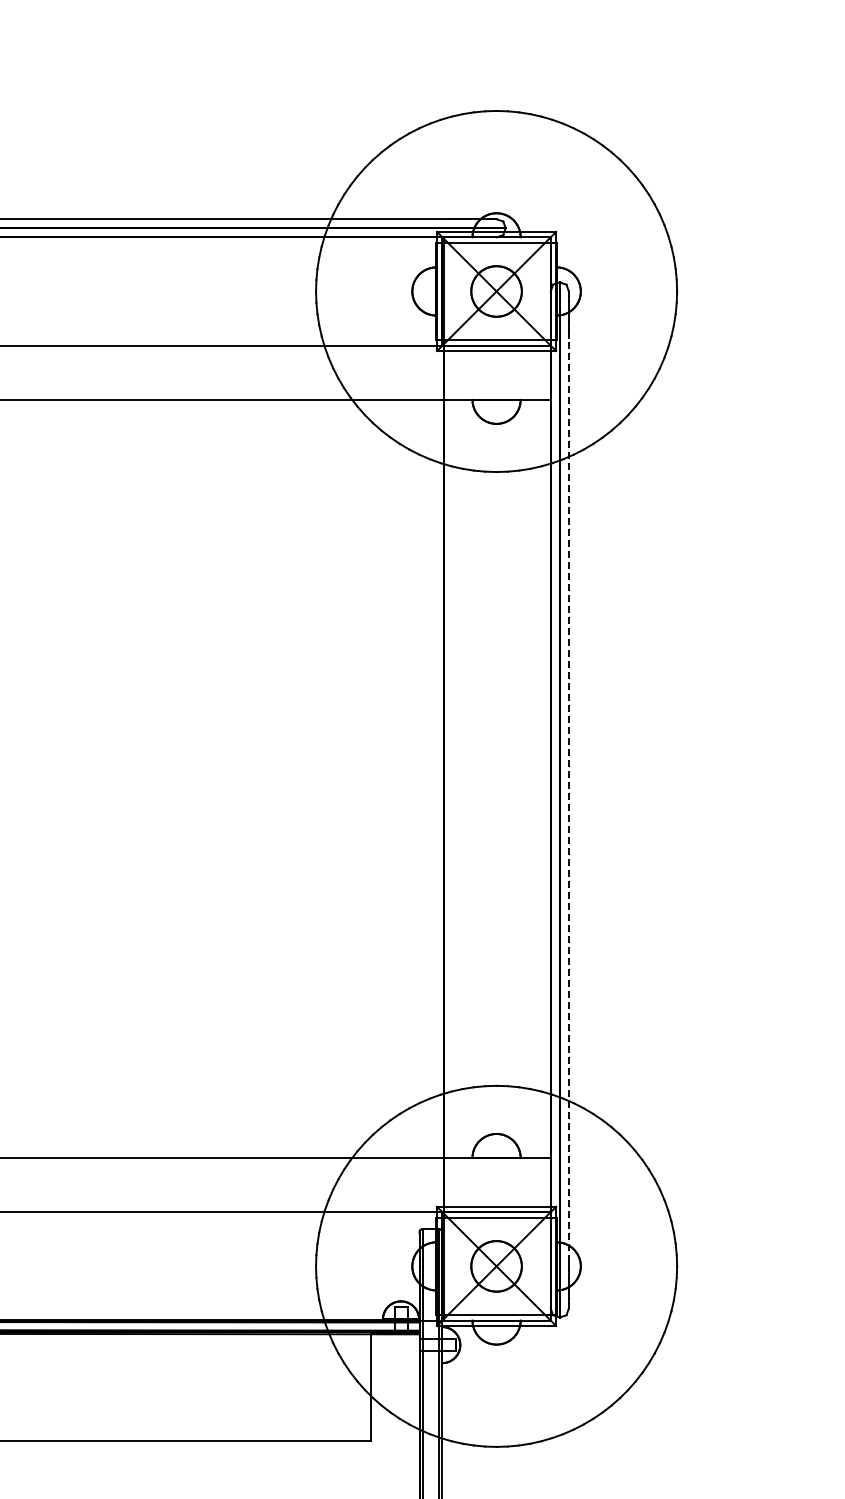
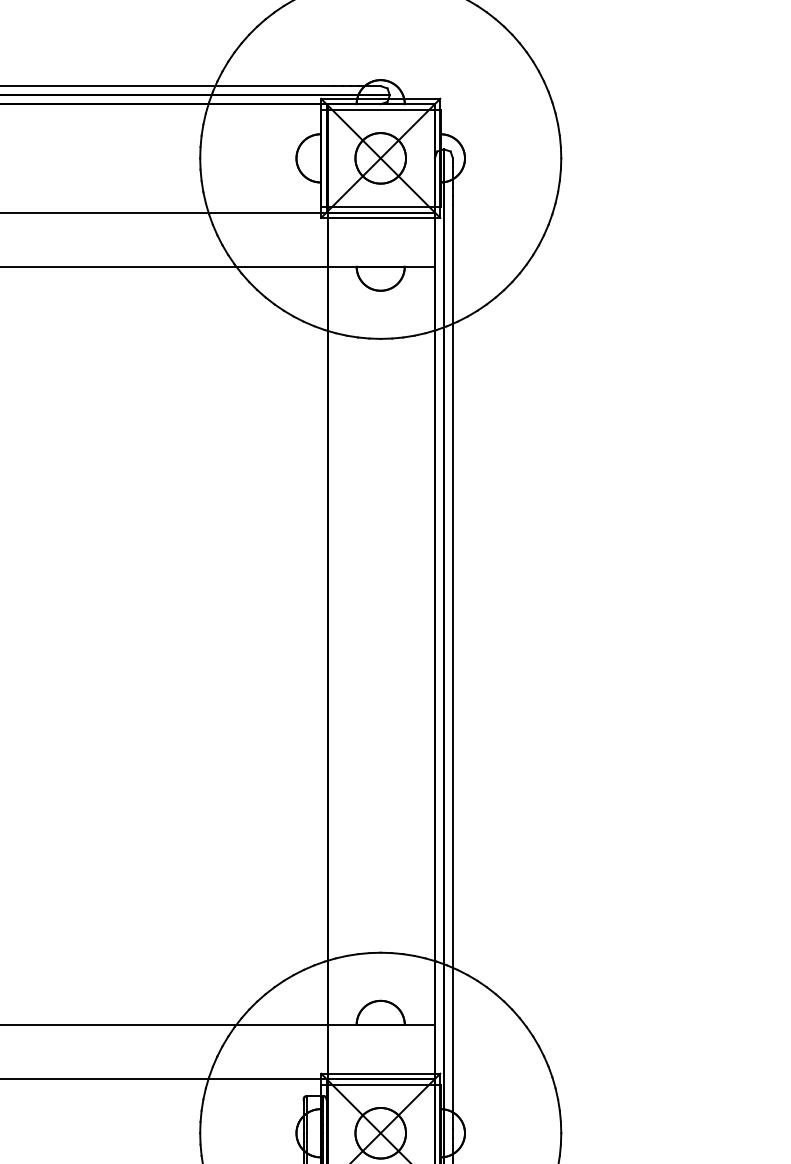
line: (568, 799) -> (452, 666), dashed -> solid

